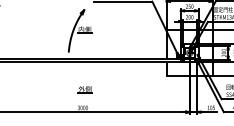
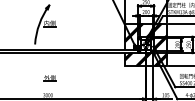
hatch: (189, 52) -> (145, 44), added

